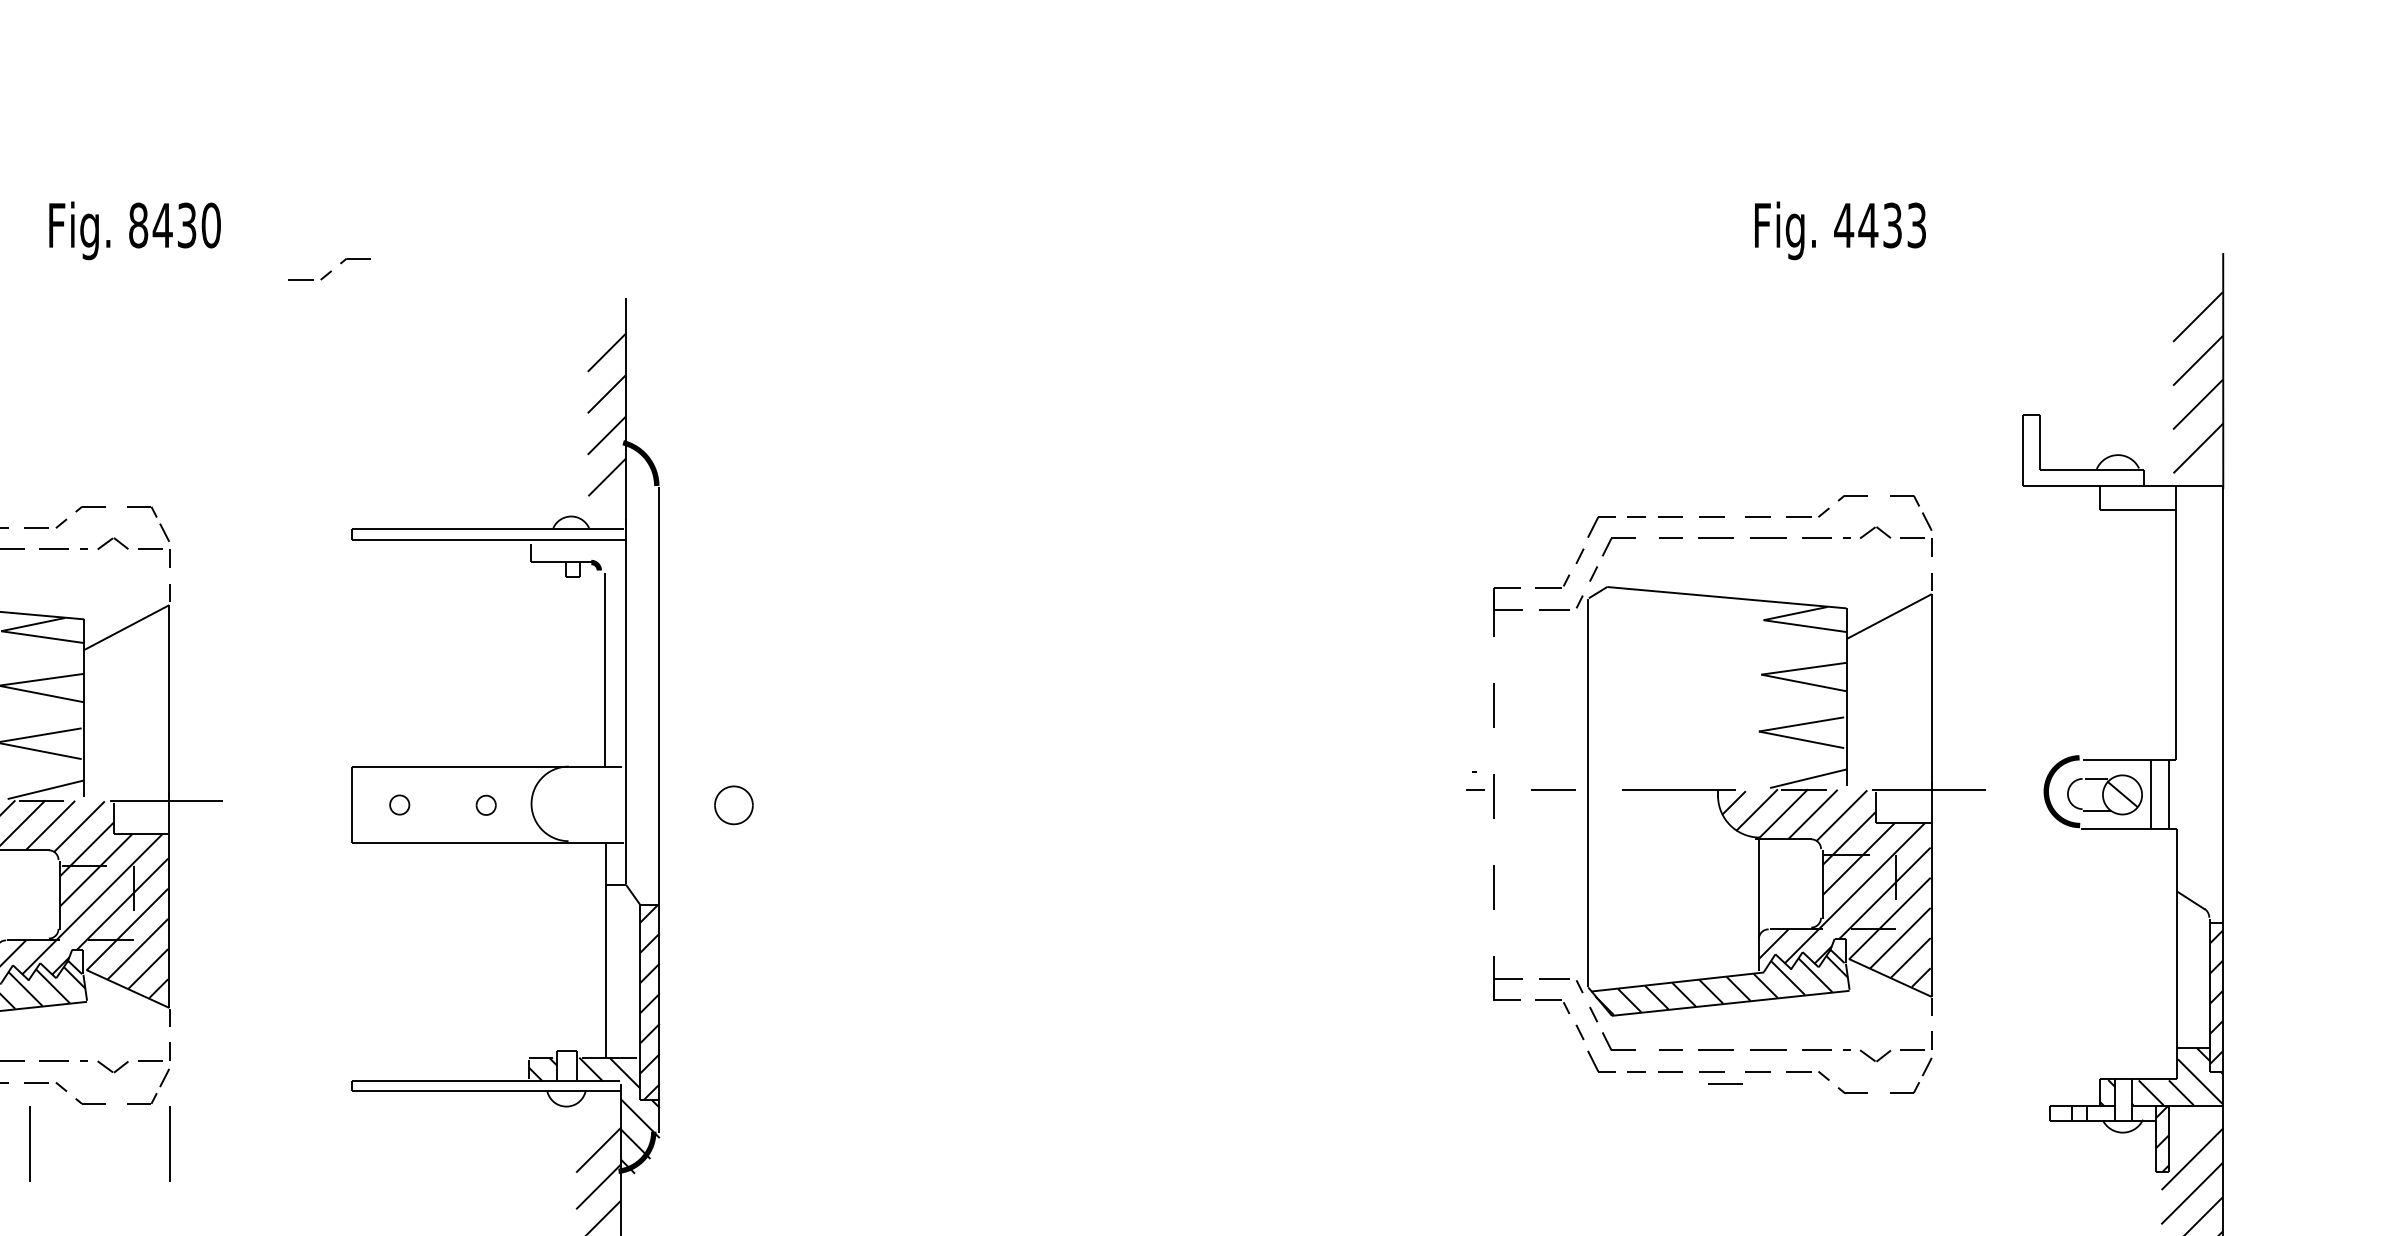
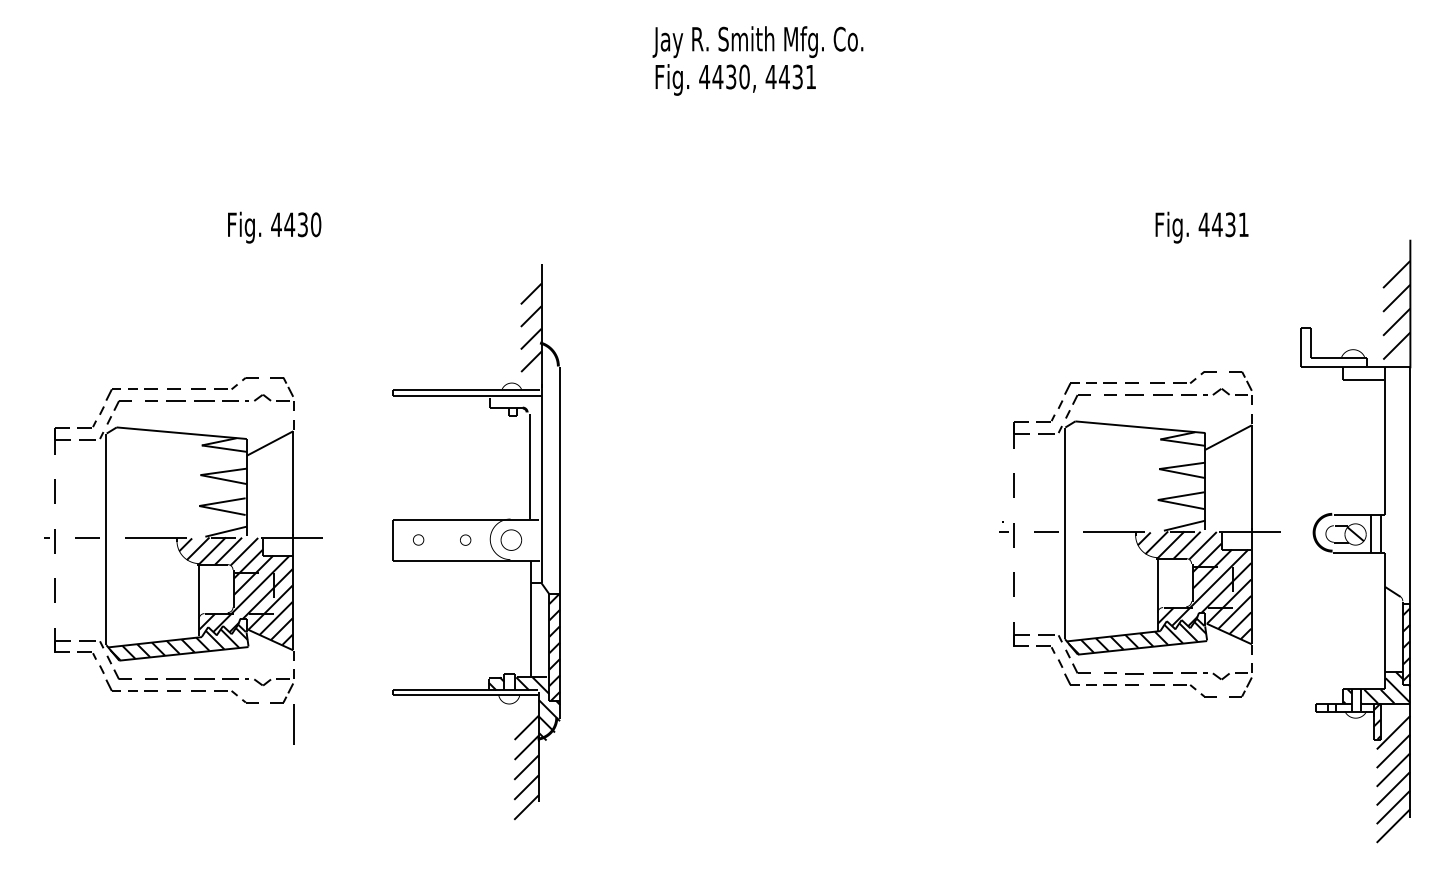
text: (138, 224) -> (276, 224), 8430 -> 4430
text: (1916, 224) -> (1243, 224), 4433 -> 4431
part: (329, 269) -> (380, 248), removed
part: (734, 804) -> (511, 539), moved
line: (1725, 1083) -> (1139, 691), removed
line: (30, 1144) -> (217, 724), removed

